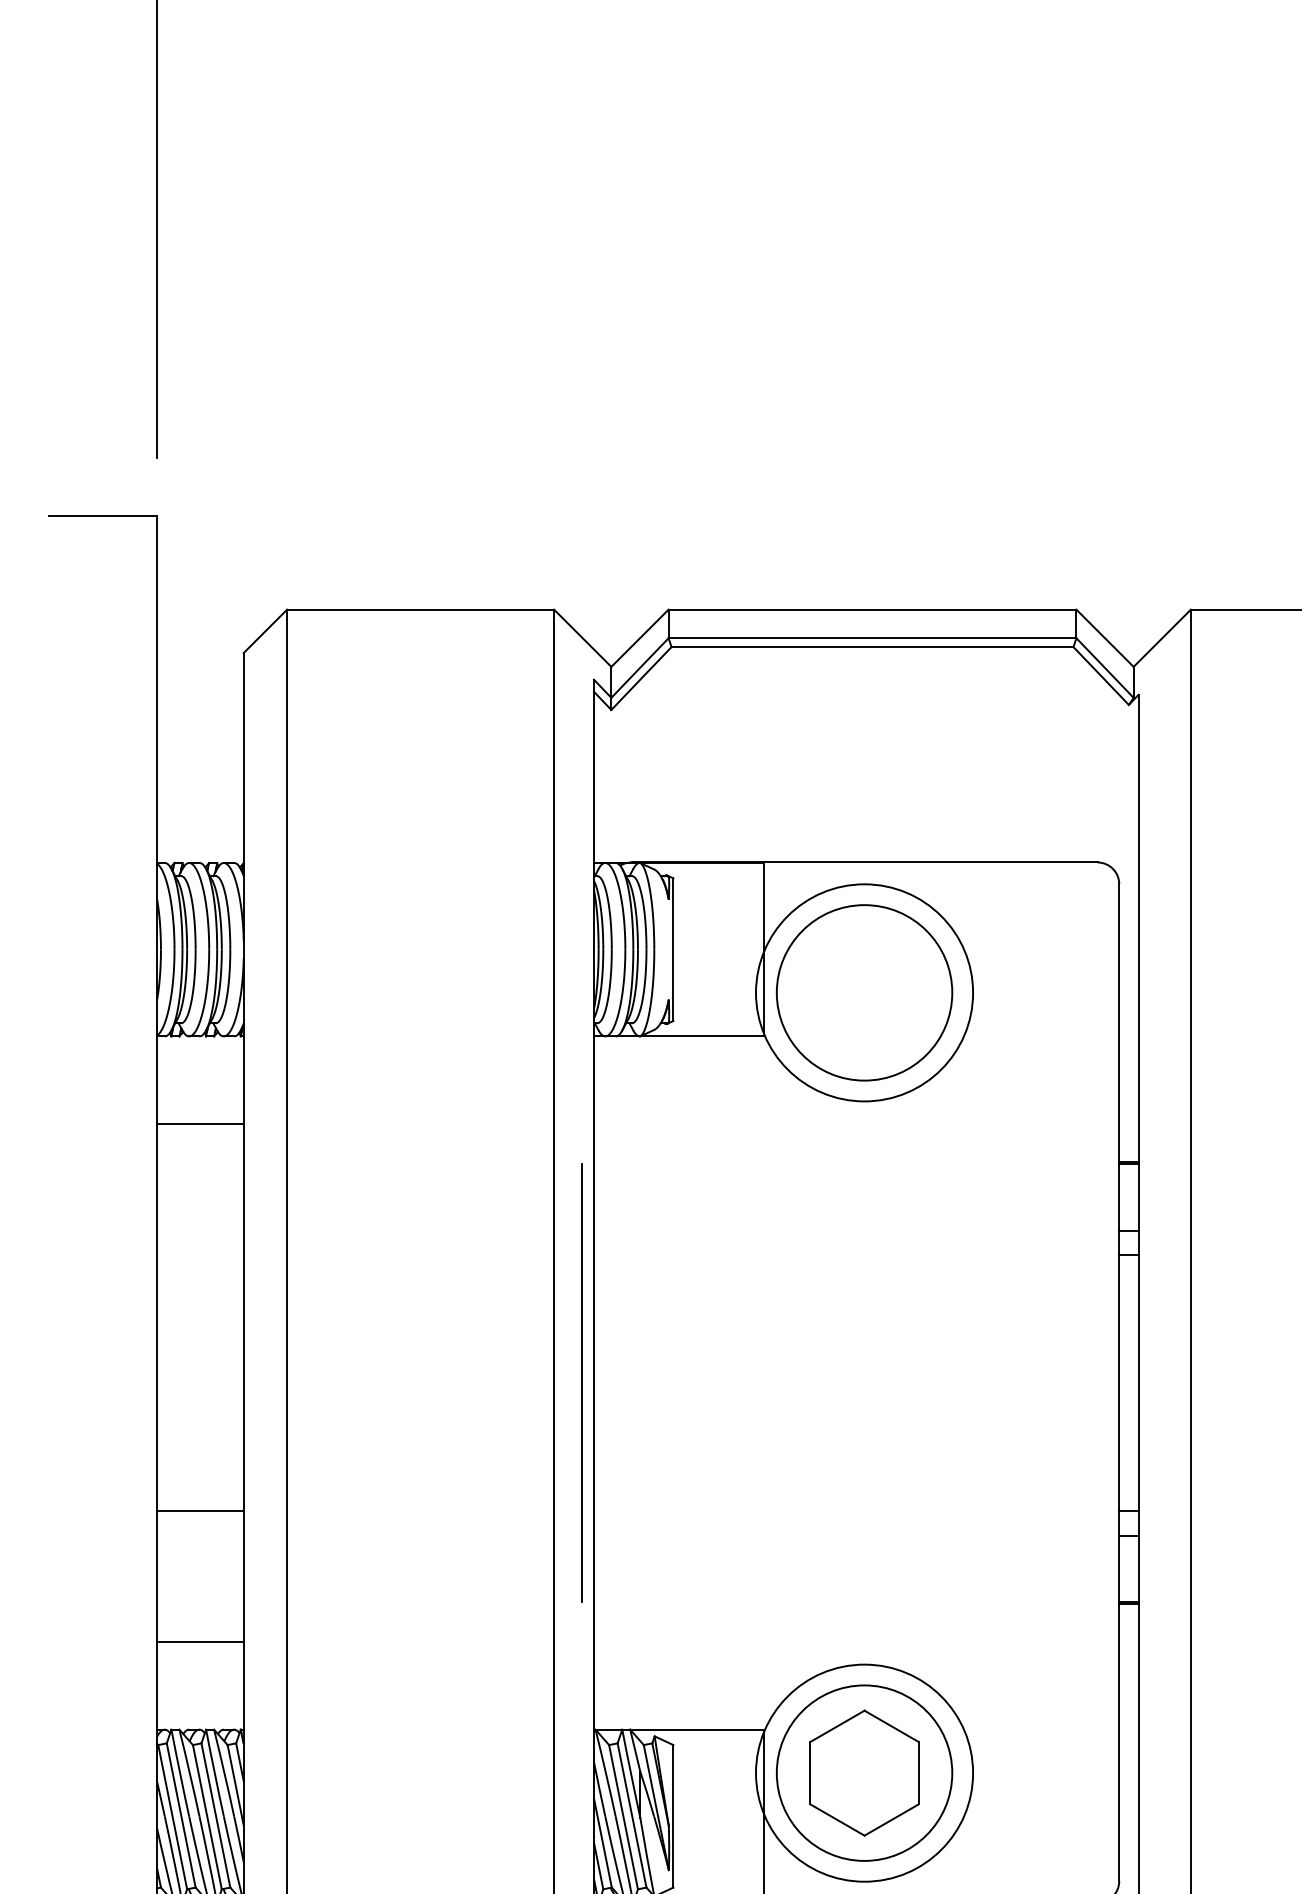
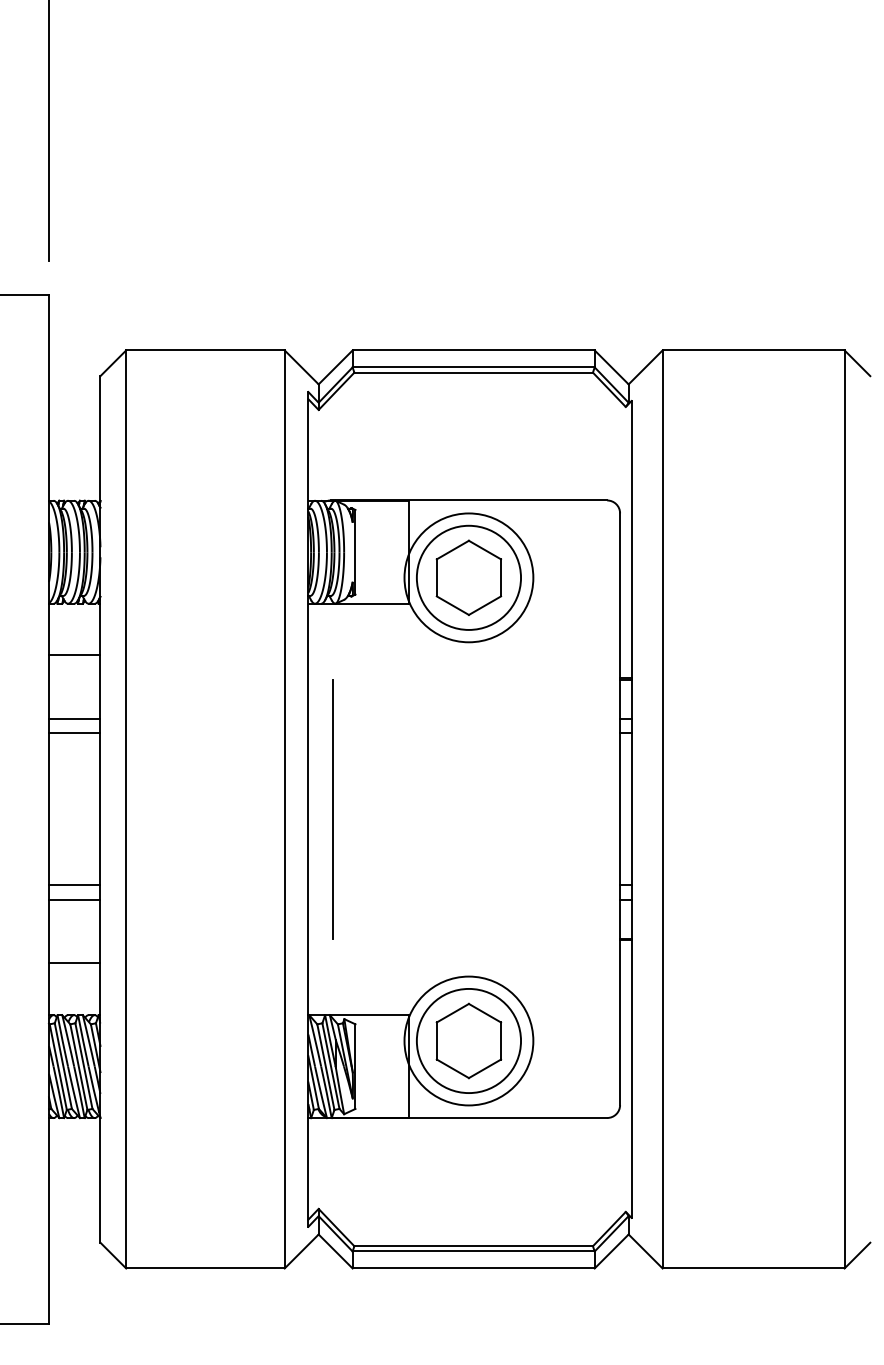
part: (863, 992) -> (468, 577), added
line: (199, 1229) -> (74, 718), added
line: (199, 1255) -> (74, 733), added
line: (580, 1383) -> (332, 809), moved
line: (199, 1534) -> (74, 899), added

